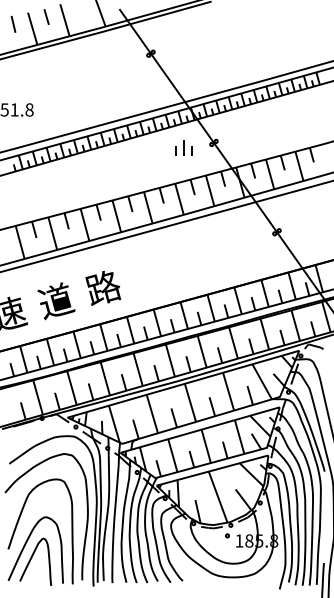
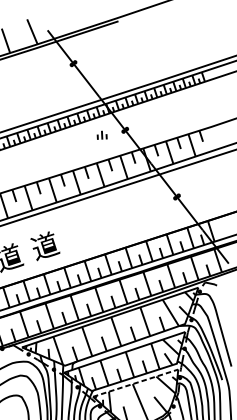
part: (183, 147) -> (101, 134), size x0.7
text: (103, 287) -> (45, 245), 路 -> 道
line: (212, 470) -> (135, 383), solid -> dashed

